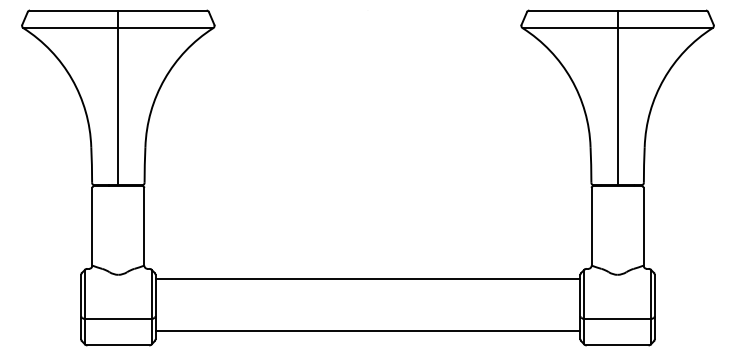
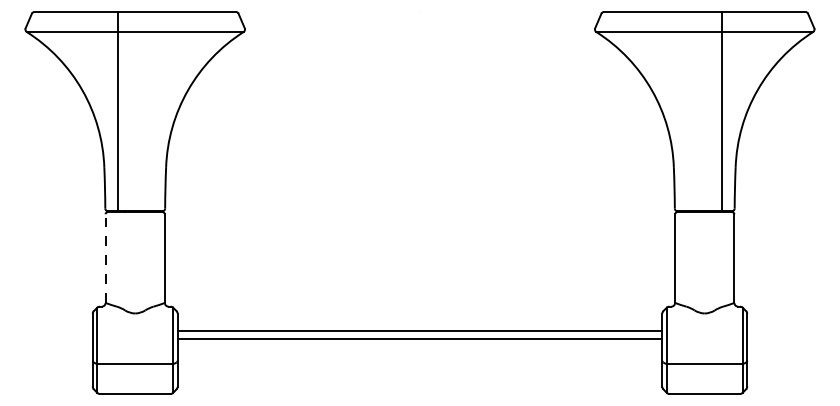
line: (118, 97) -> (118, 111), moved
line: (617, 97) -> (721, 111), moved
line: (92, 226) -> (105, 258), solid -> dashed
line: (367, 279) -> (419, 339), moved
line: (367, 331) -> (419, 331), moved

